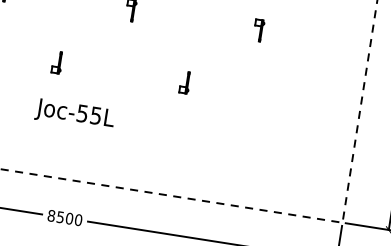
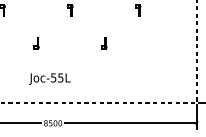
text: (74, 113) -> (49, 78), moved

